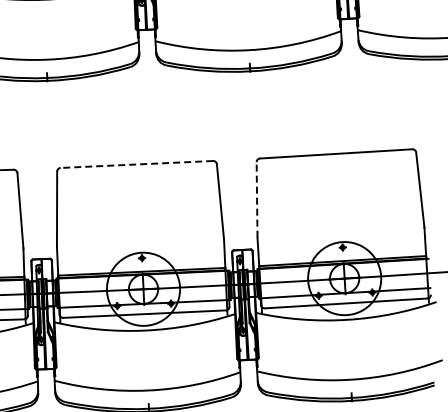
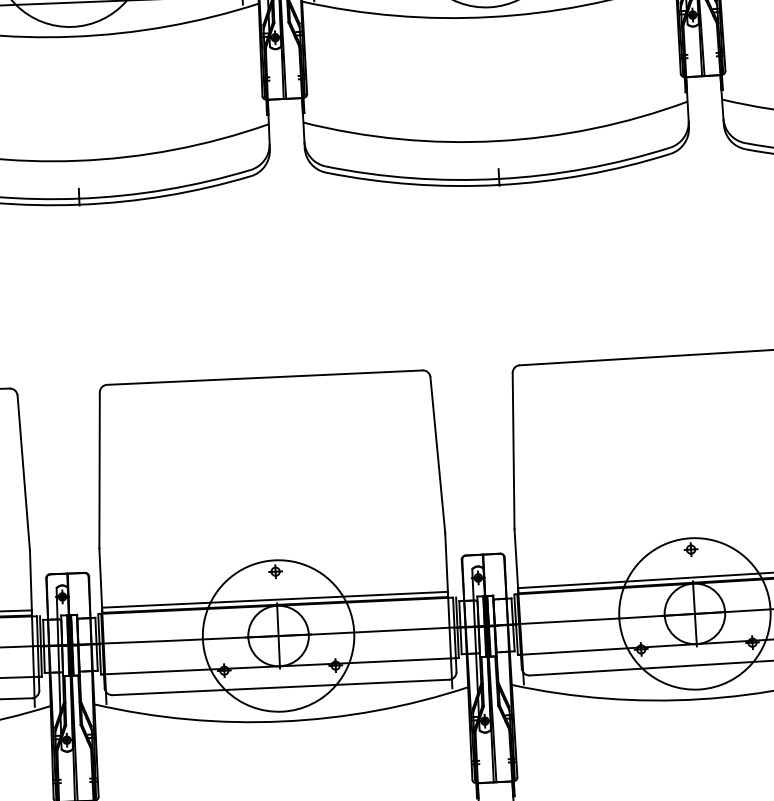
line: (136, 164) -> (264, 377), dashed -> solid
line: (257, 199) -> (514, 450), dashed -> solid

